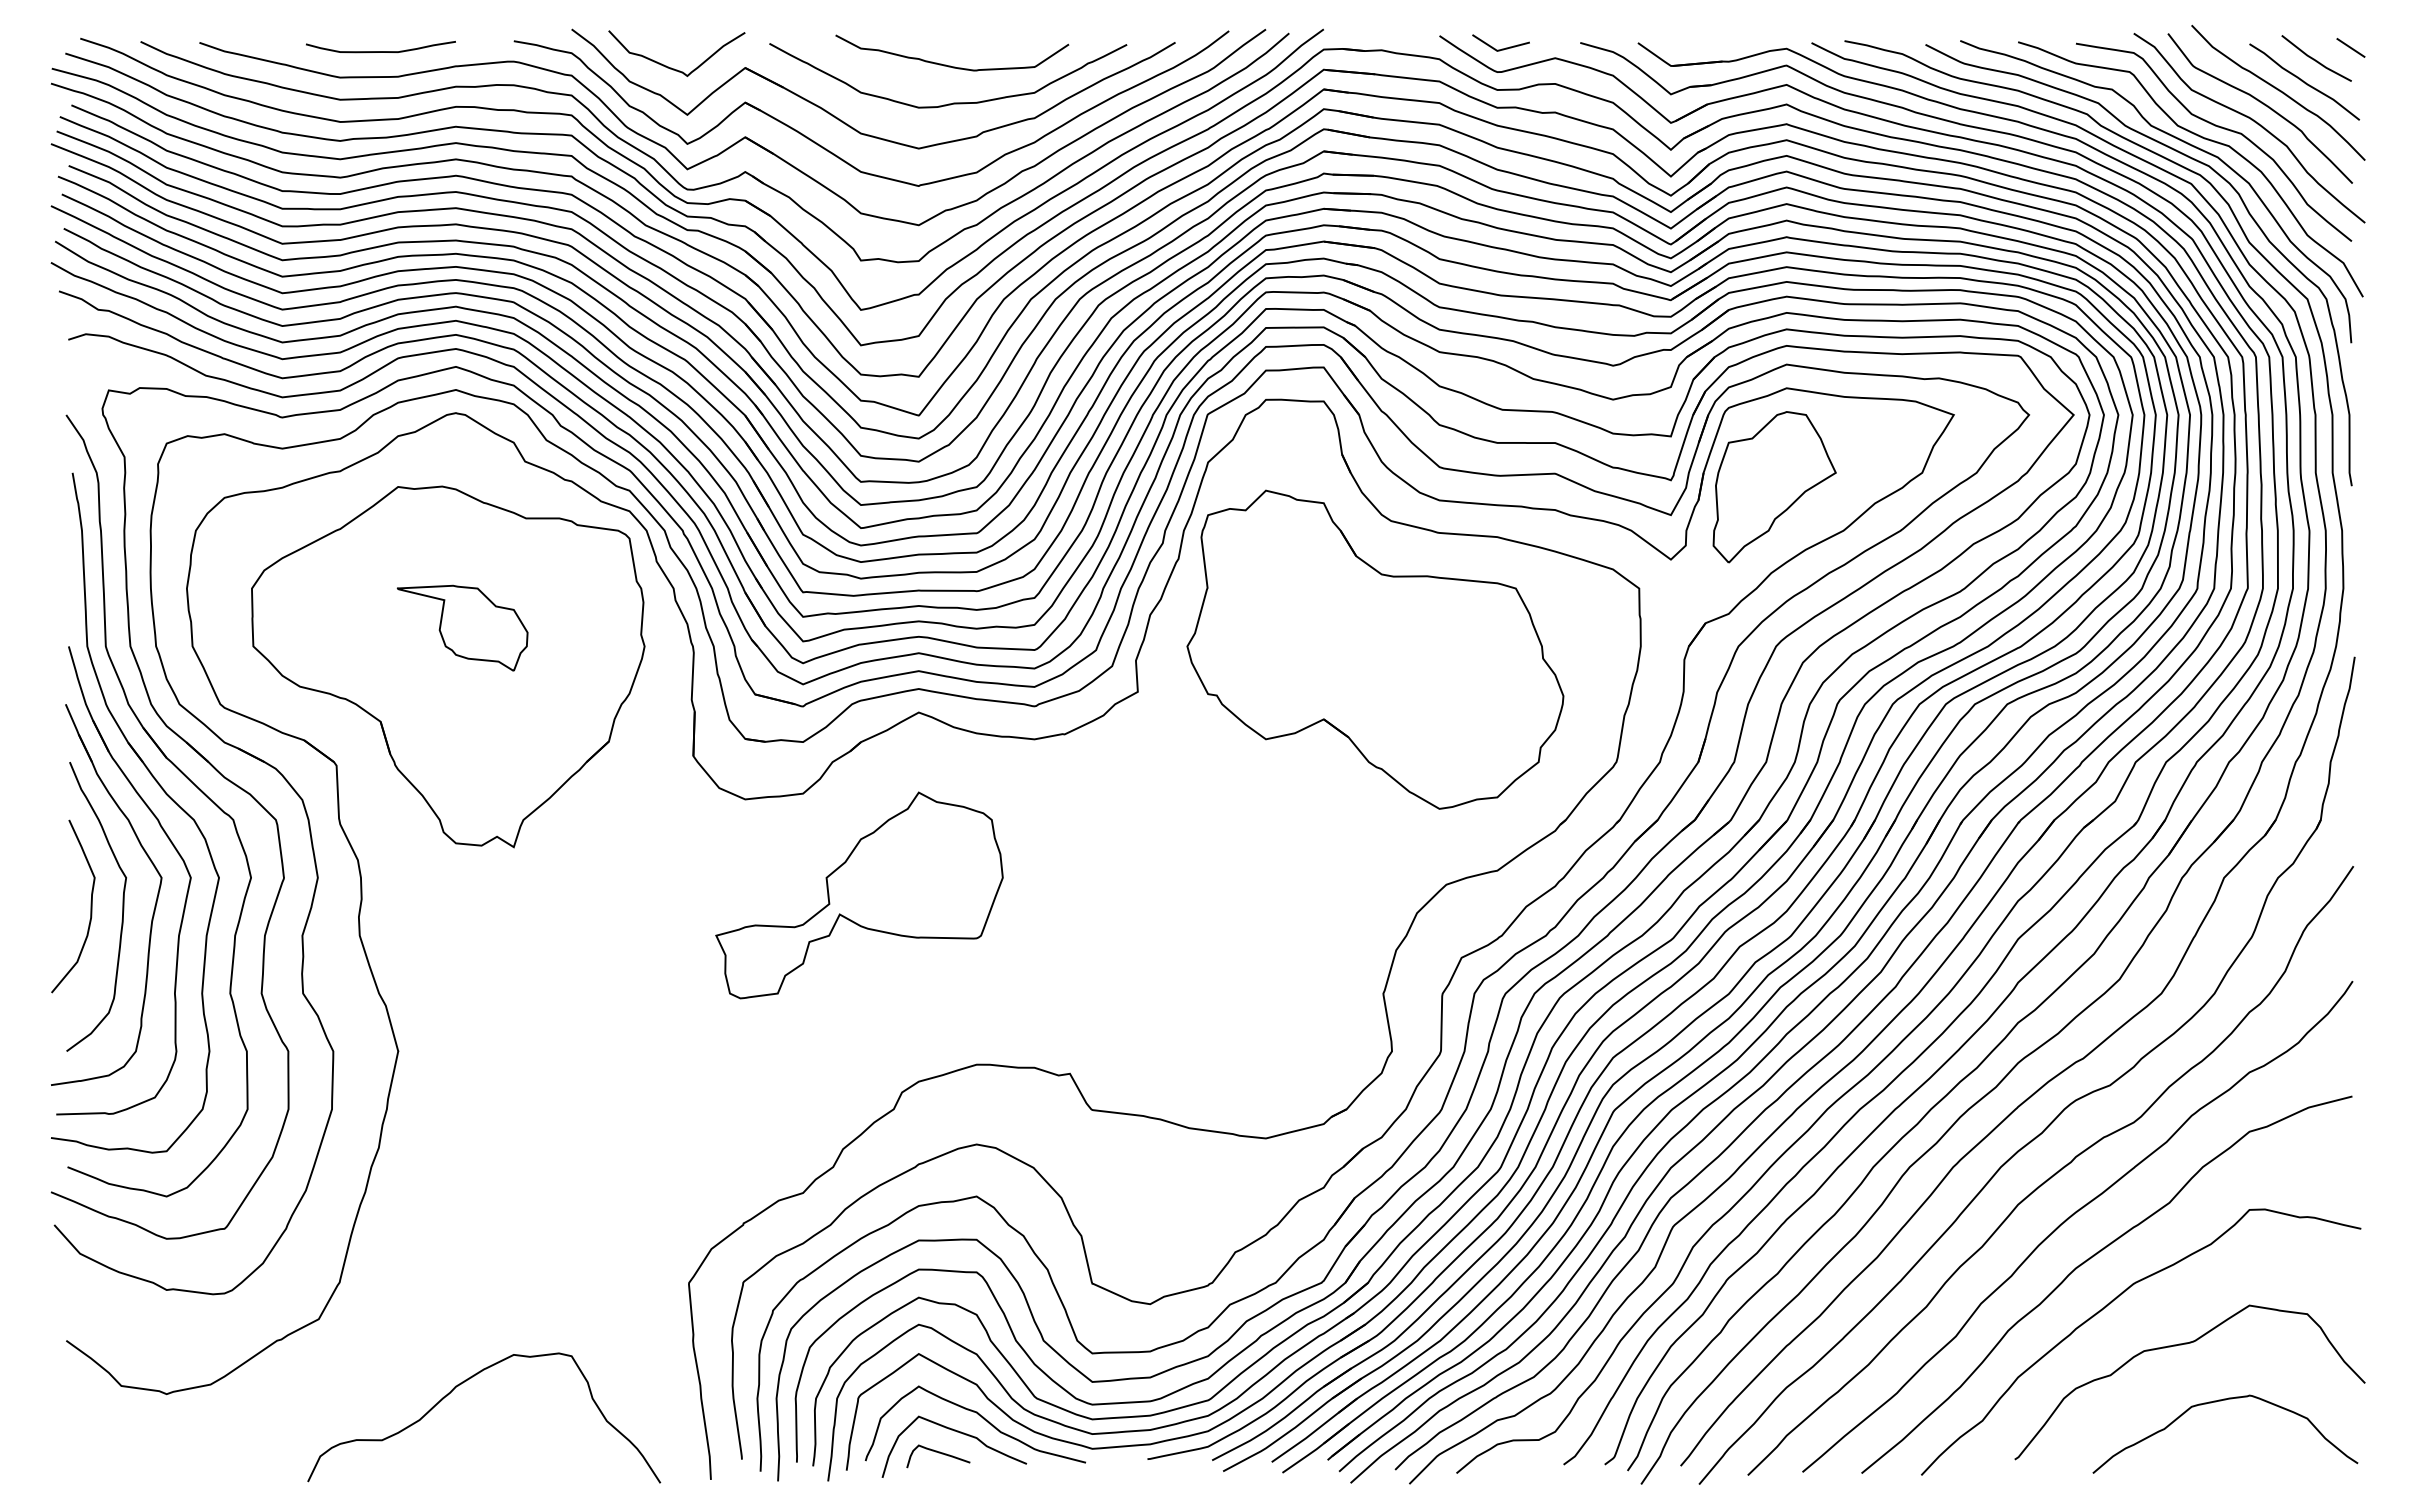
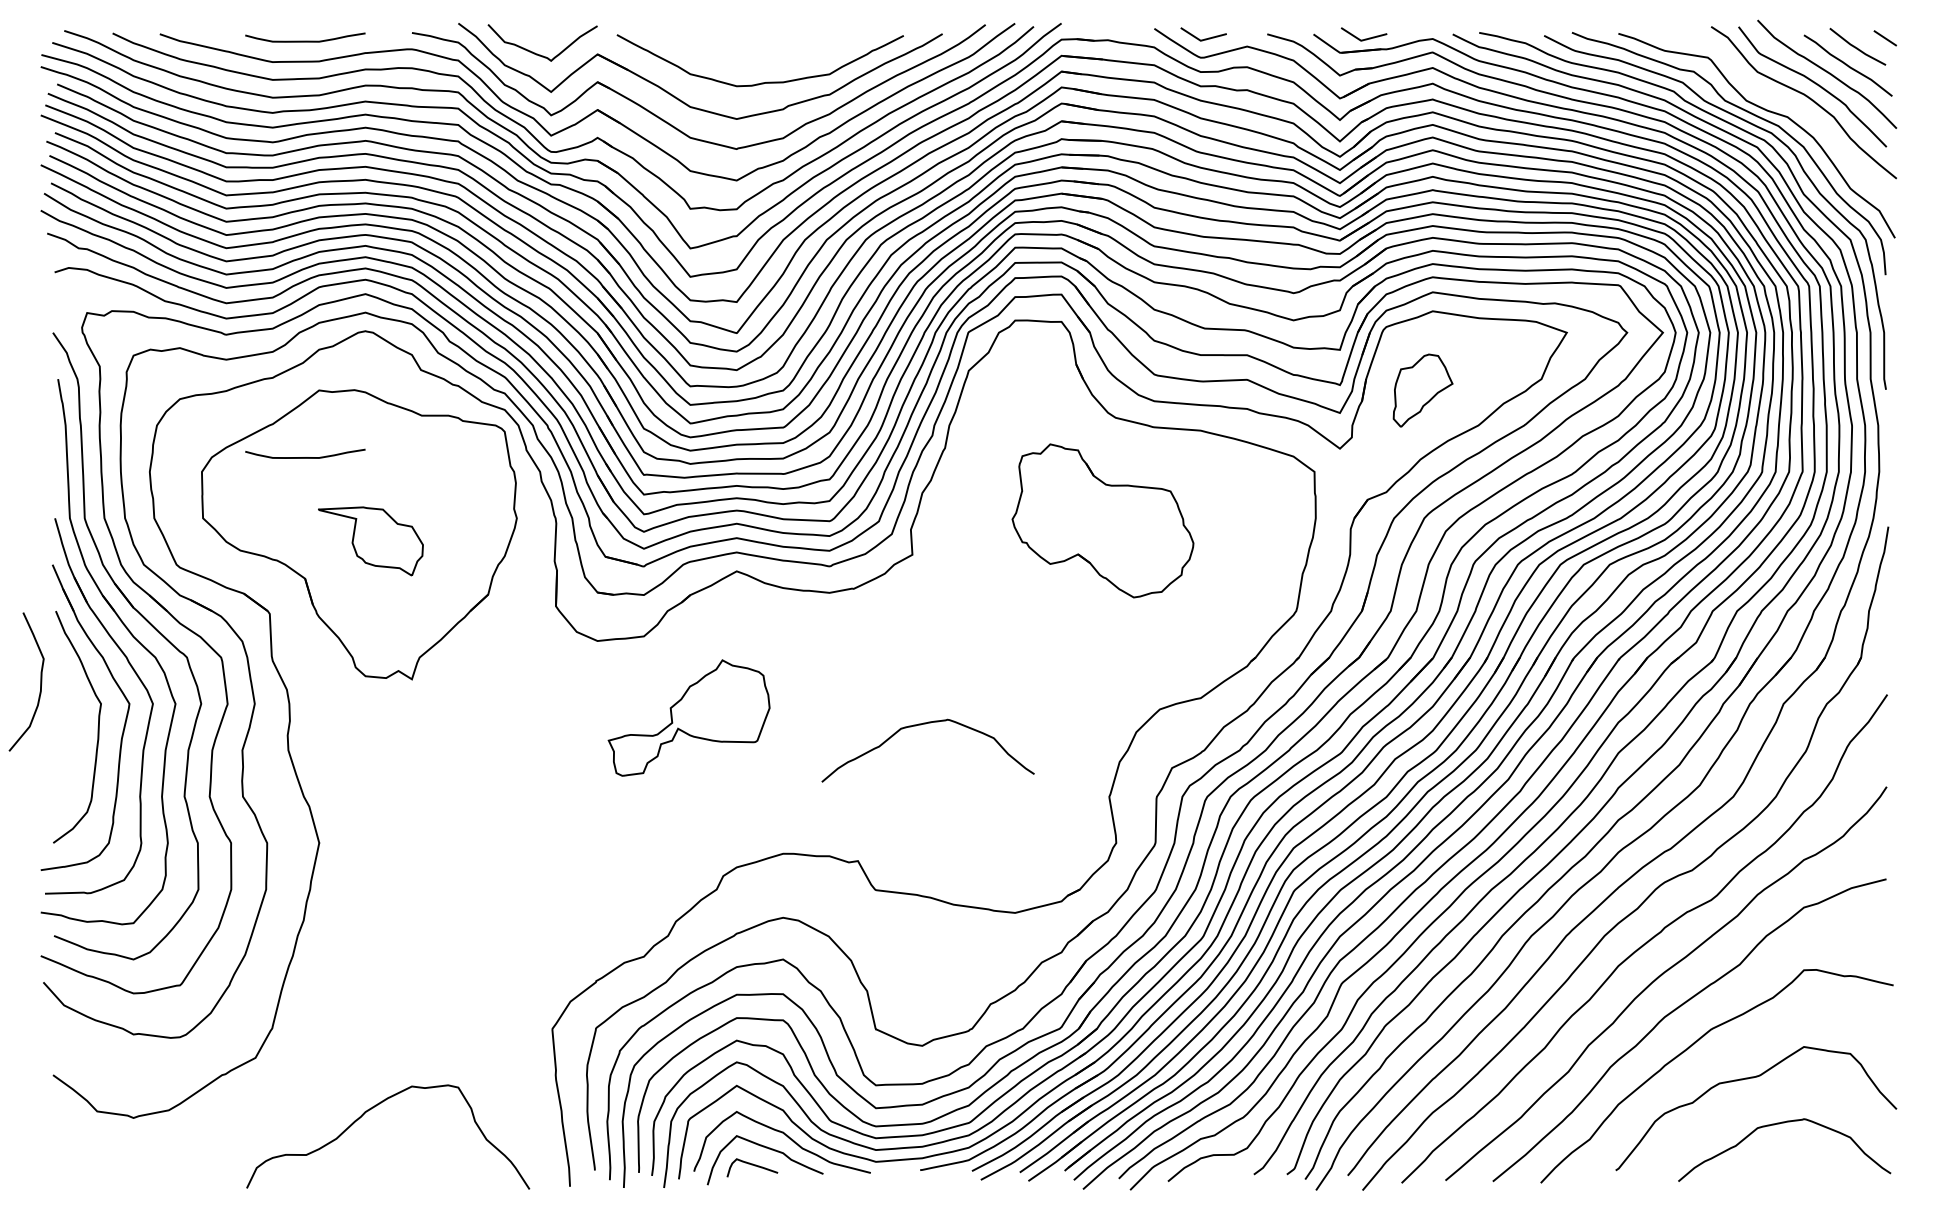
line: (1702, 48) -> (1365, 38), added
curve: (950, 65) -> (762, 52), removed
curve: (2217, 127) -> (1778, 102), removed
part: (1774, 487) -> (1423, 390), size x0.6
curve: (380, 570) -> (305, 457), added
part: (462, 627) -> (370, 540), moved
part: (1375, 649) -> (1103, 520), size x0.6
part: (859, 895) -> (689, 718), size x0.7
curve: (1153, 903) -> (924, 724), added
curve: (90, 906) -> (40, 681), moved

